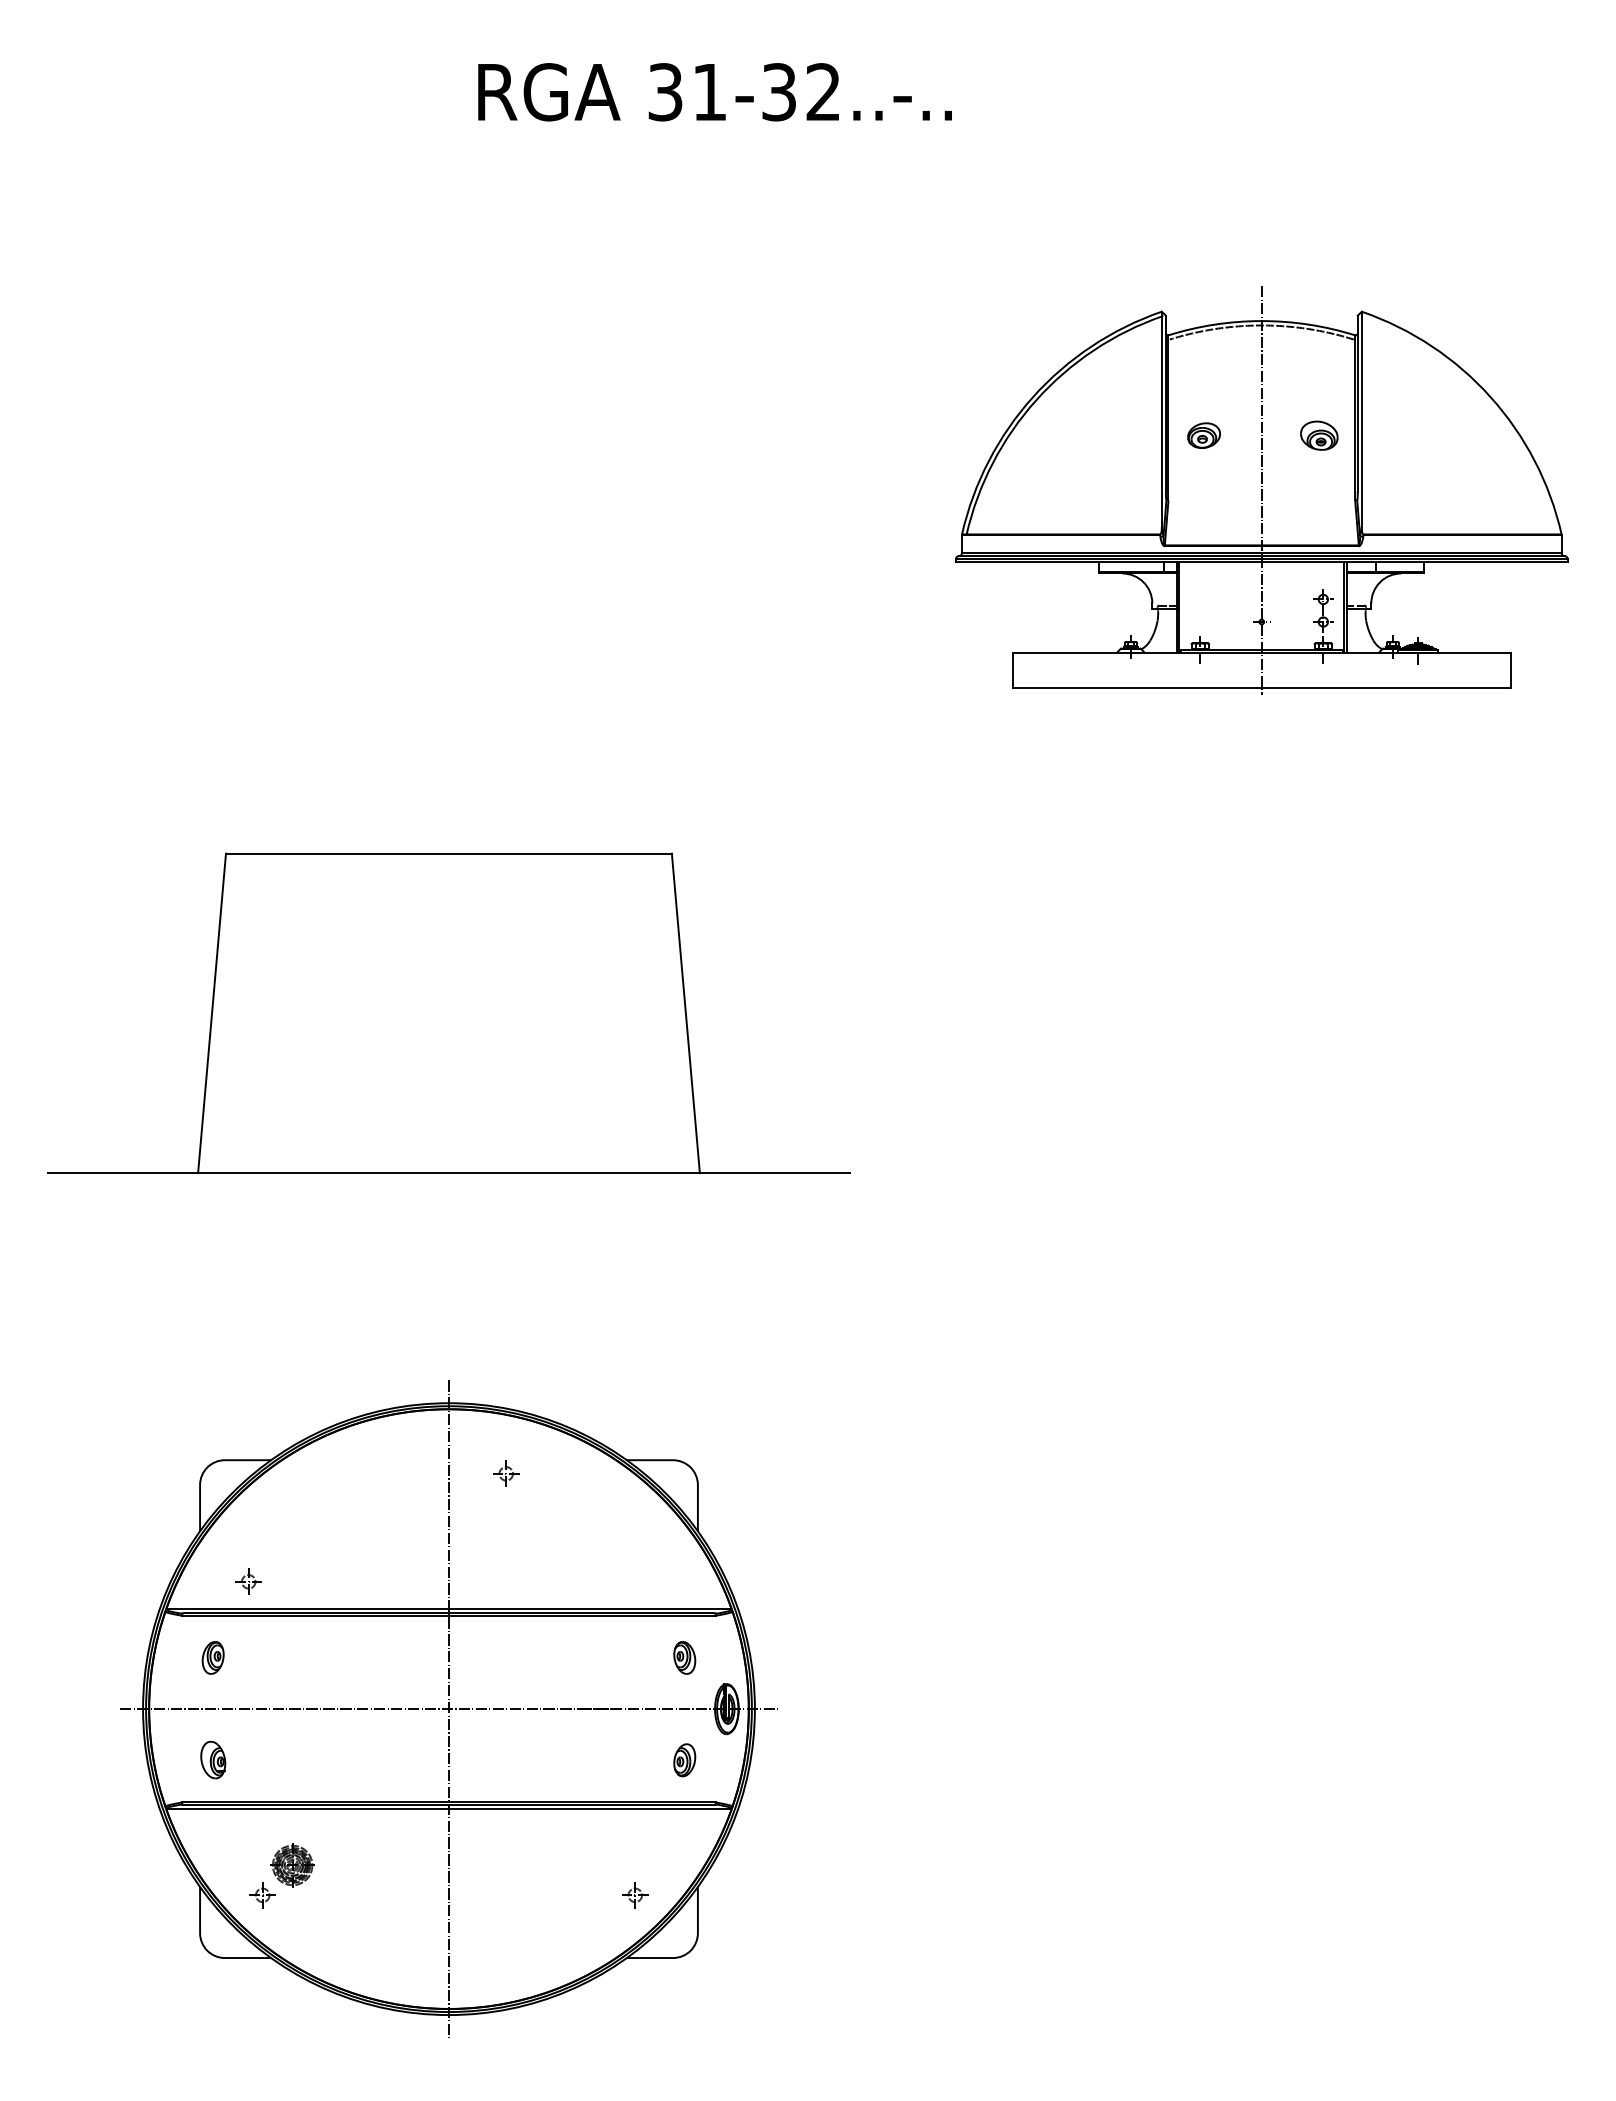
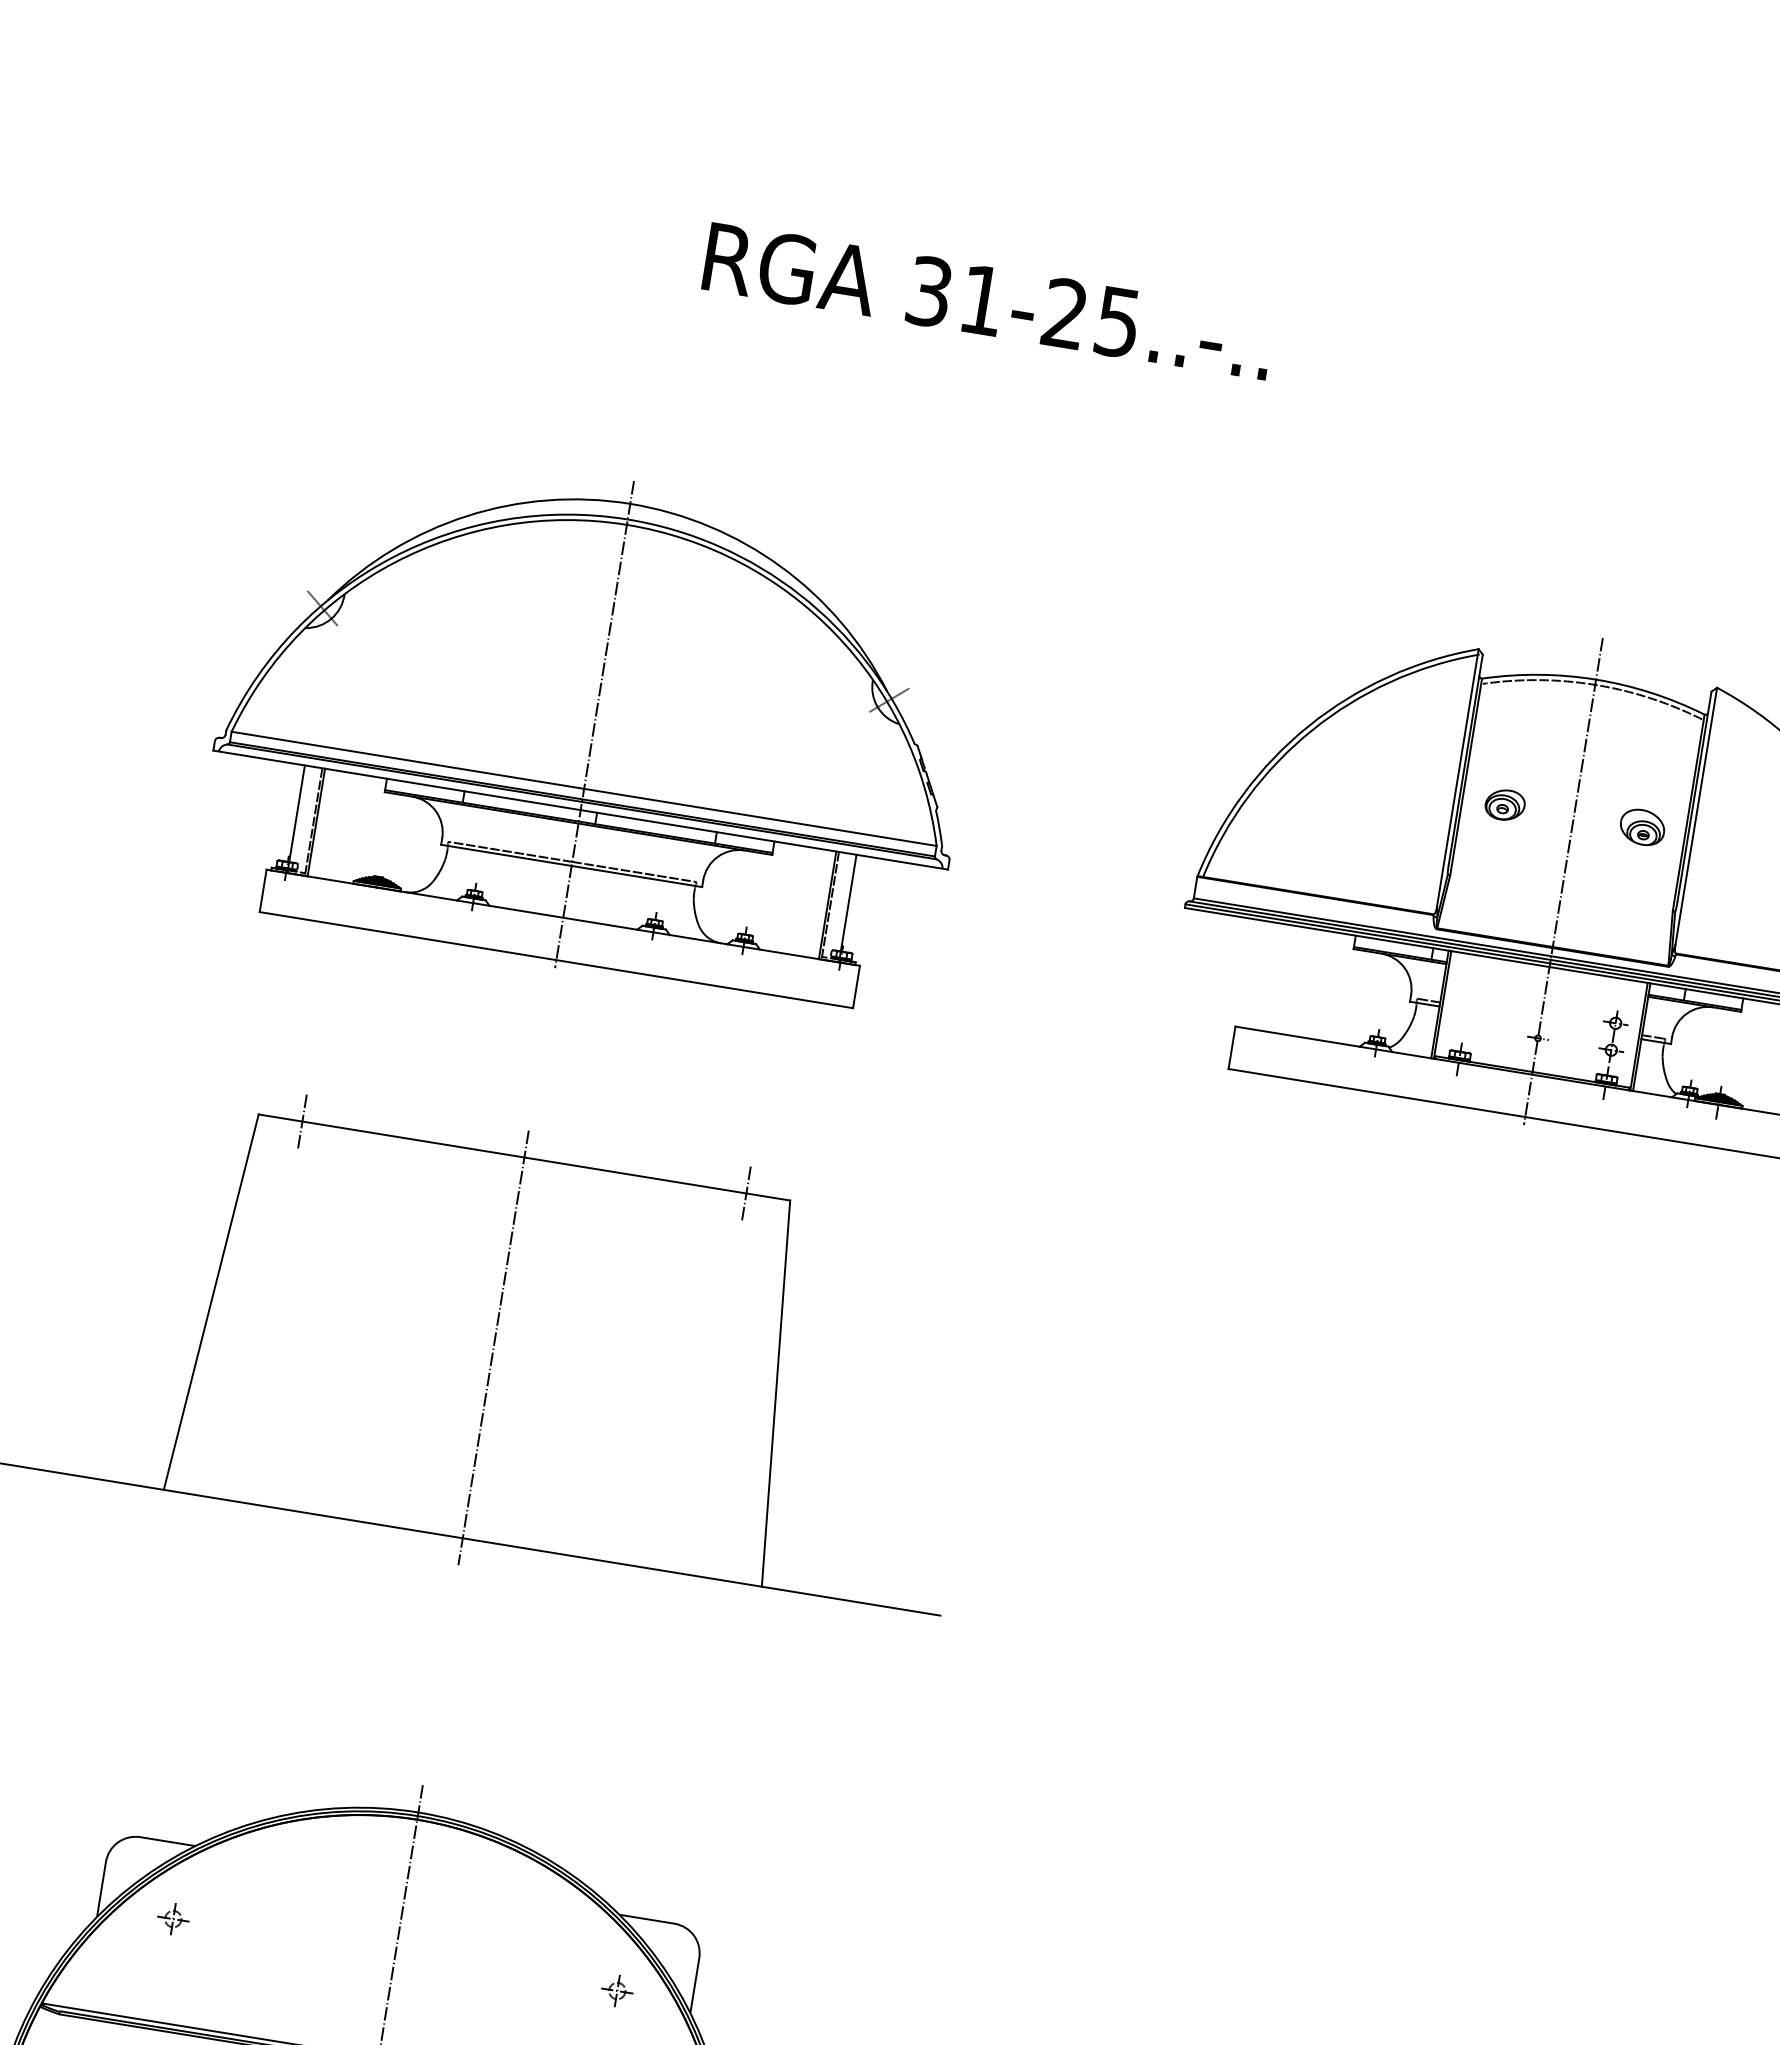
text: (800, 92) -> (1090, 318), 31-32..-.. -> 31-25..-..
part: (448, 490) -> (594, 724), added
line: (262, 853) -> (302, 1121), added
line: (635, 853) -> (746, 1193), added
line: (448, 1013) -> (493, 1347), added
part: (506, 1473) -> (617, 1990), moved
part: (248, 1581) -> (173, 1918), moved

